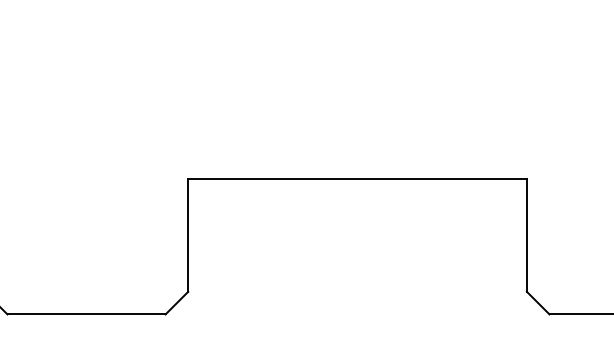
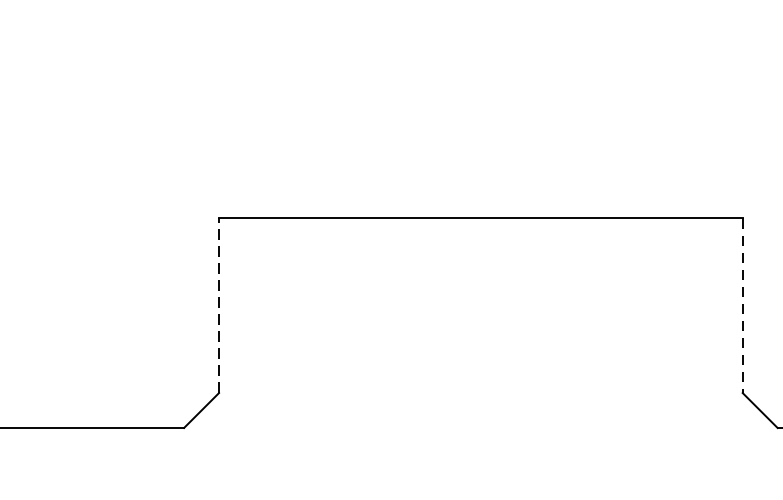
line: (188, 234) -> (219, 304), solid -> dashed
line: (526, 235) -> (742, 305), solid -> dashed

